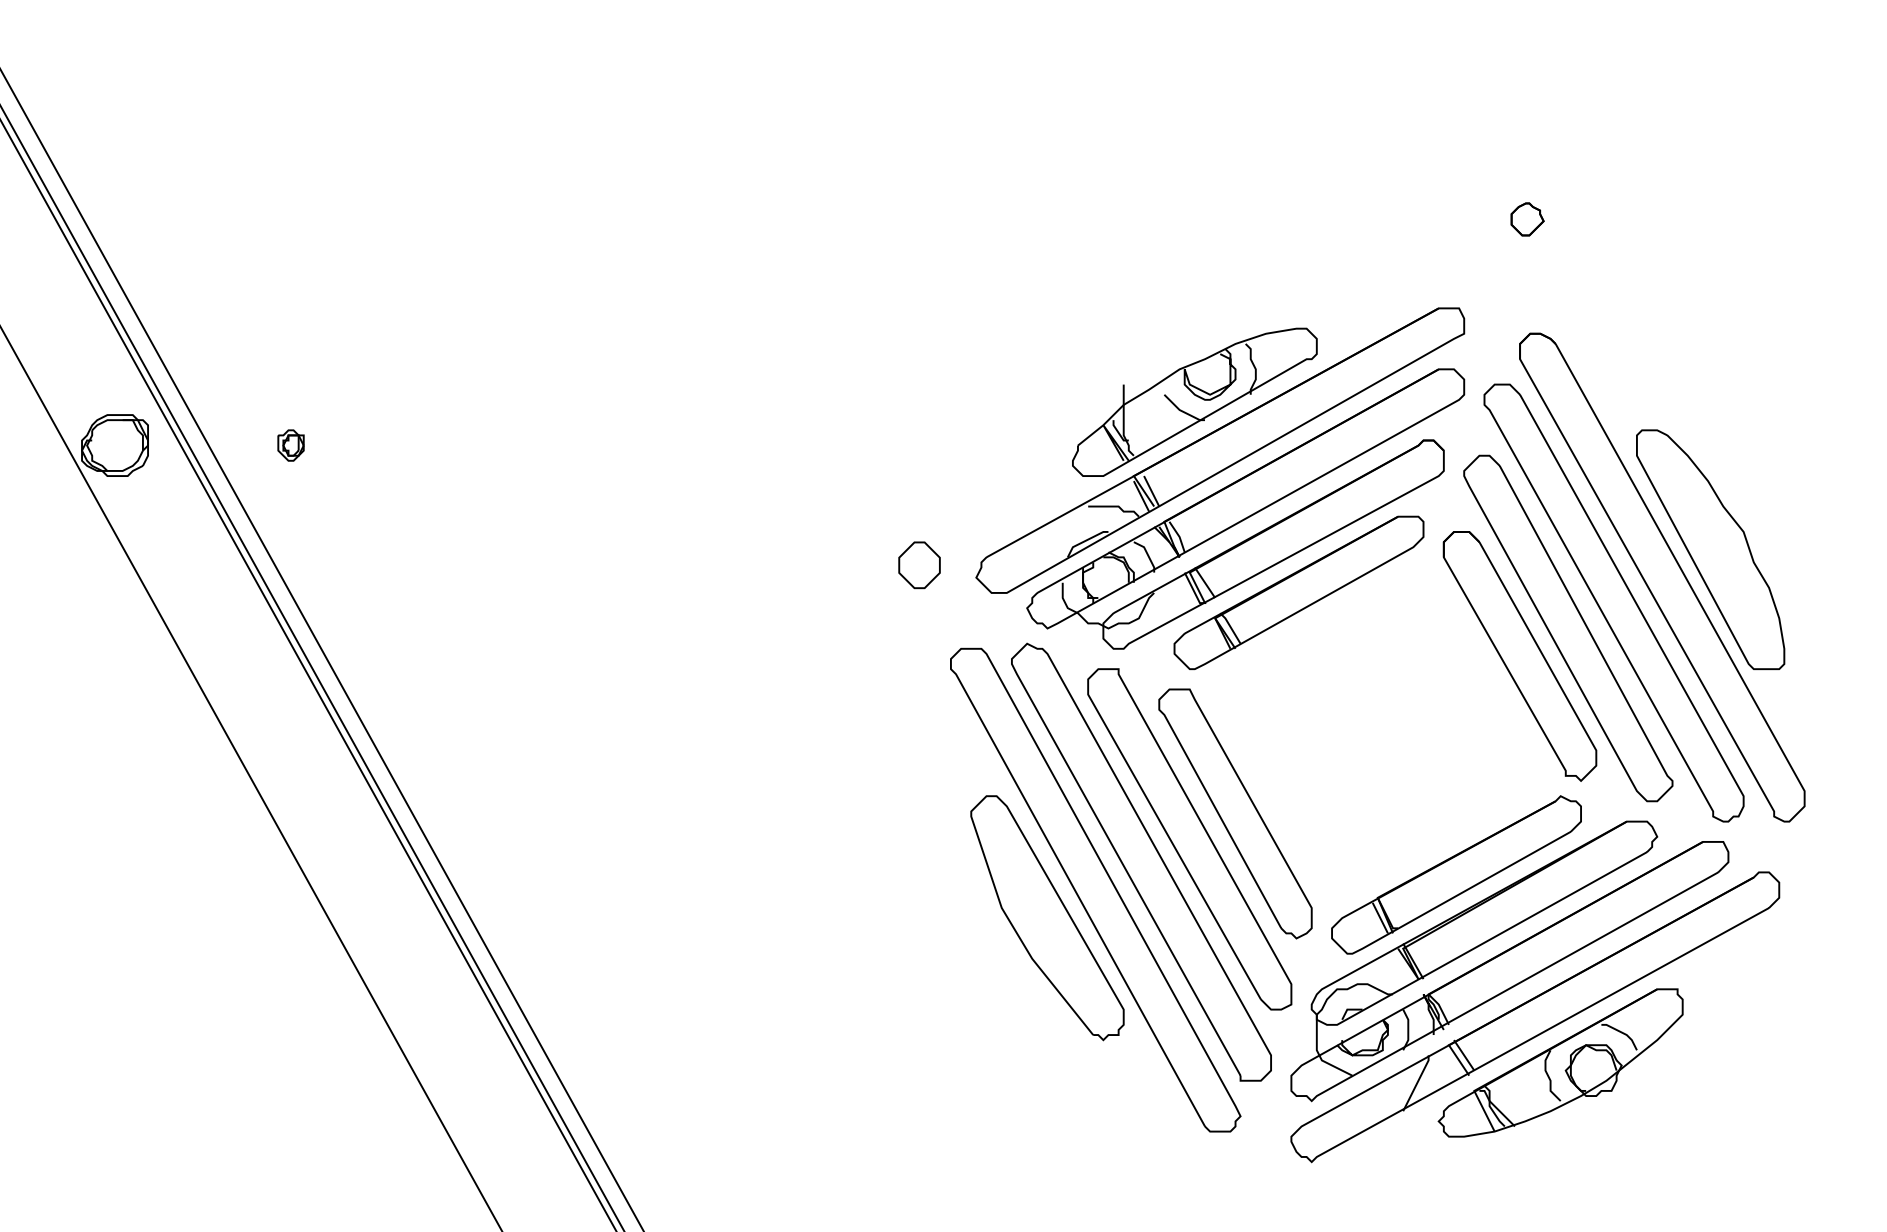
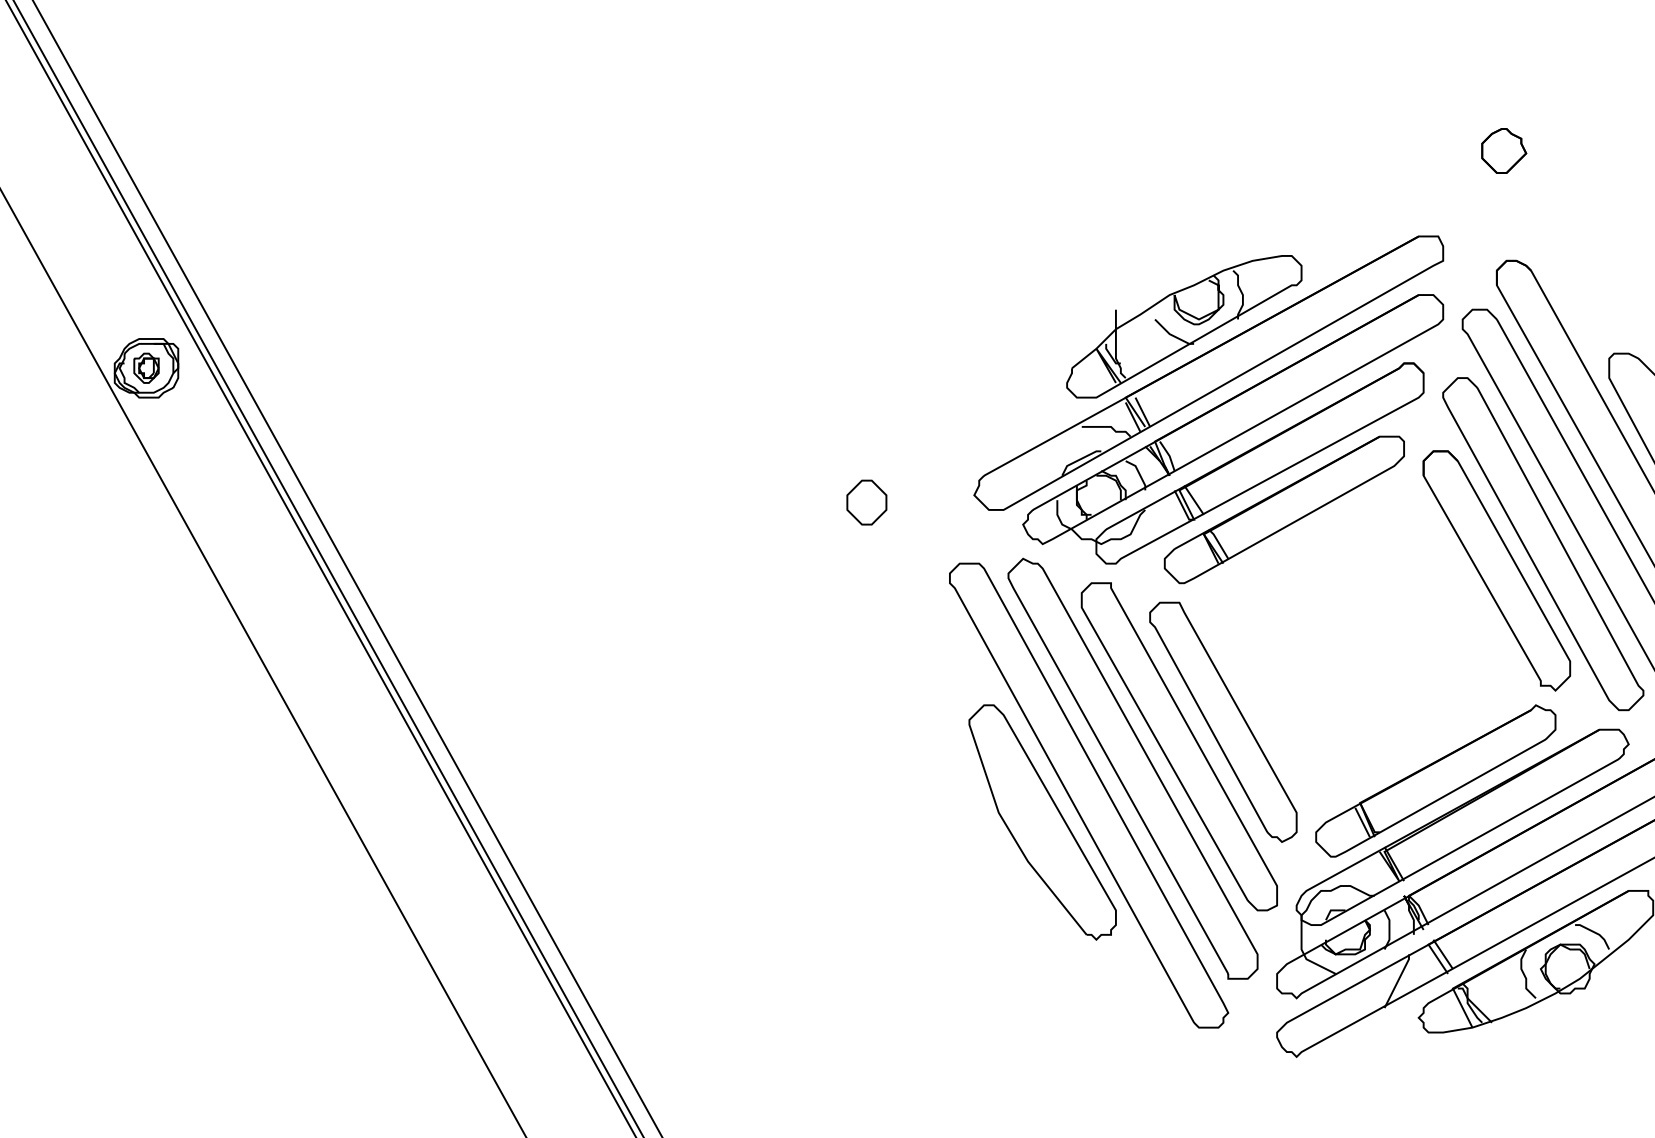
part: (1527, 219) -> (1504, 151), size x1.43
part: (290, 445) -> (146, 368), moved
part: (919, 565) -> (866, 502), moved

